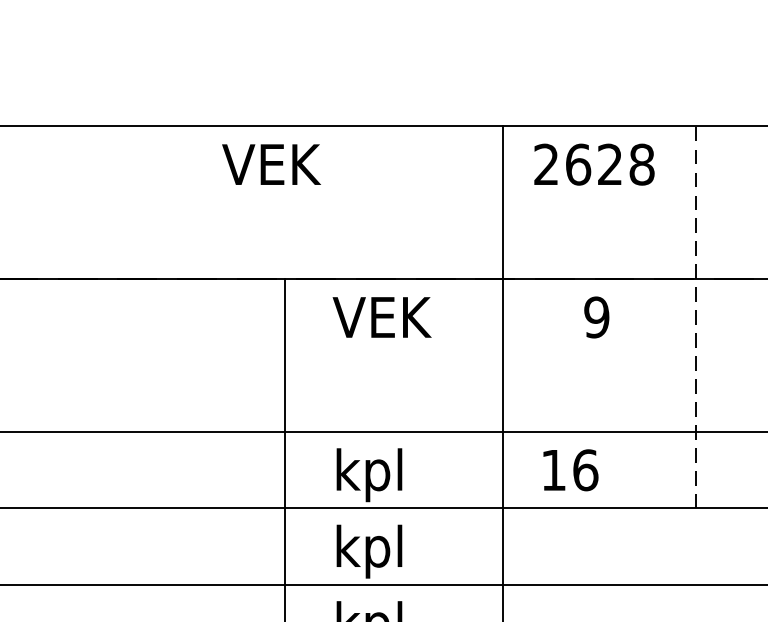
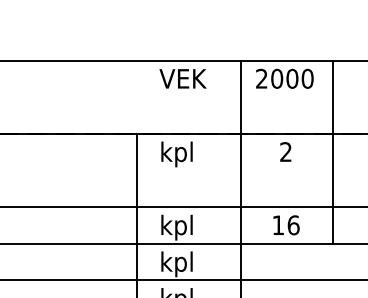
text: (270, 163) -> (182, 78), moved
text: (610, 163) -> (292, 78), 2628 -> 2000
text: (595, 318) -> (285, 152), 9 -> 2
line: (695, 318) -> (333, 152), dashed -> solid
text: (380, 322) -> (182, 154), VEK -> kpl
text: (570, 470) -> (286, 225), moved

